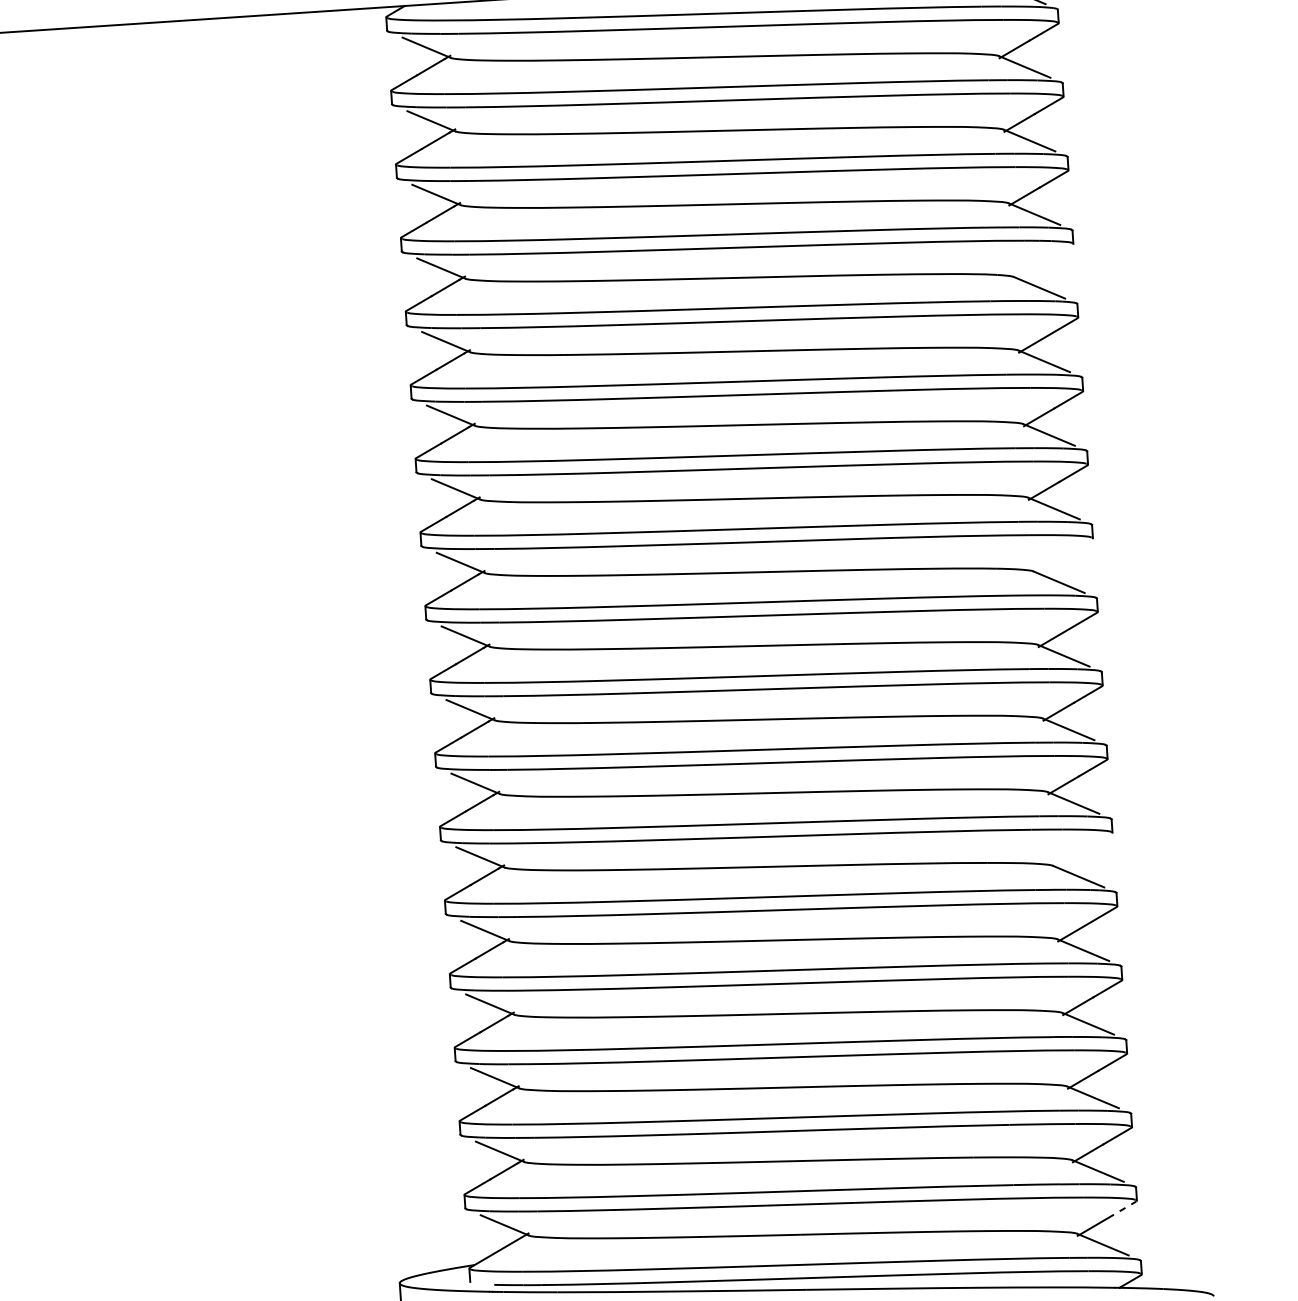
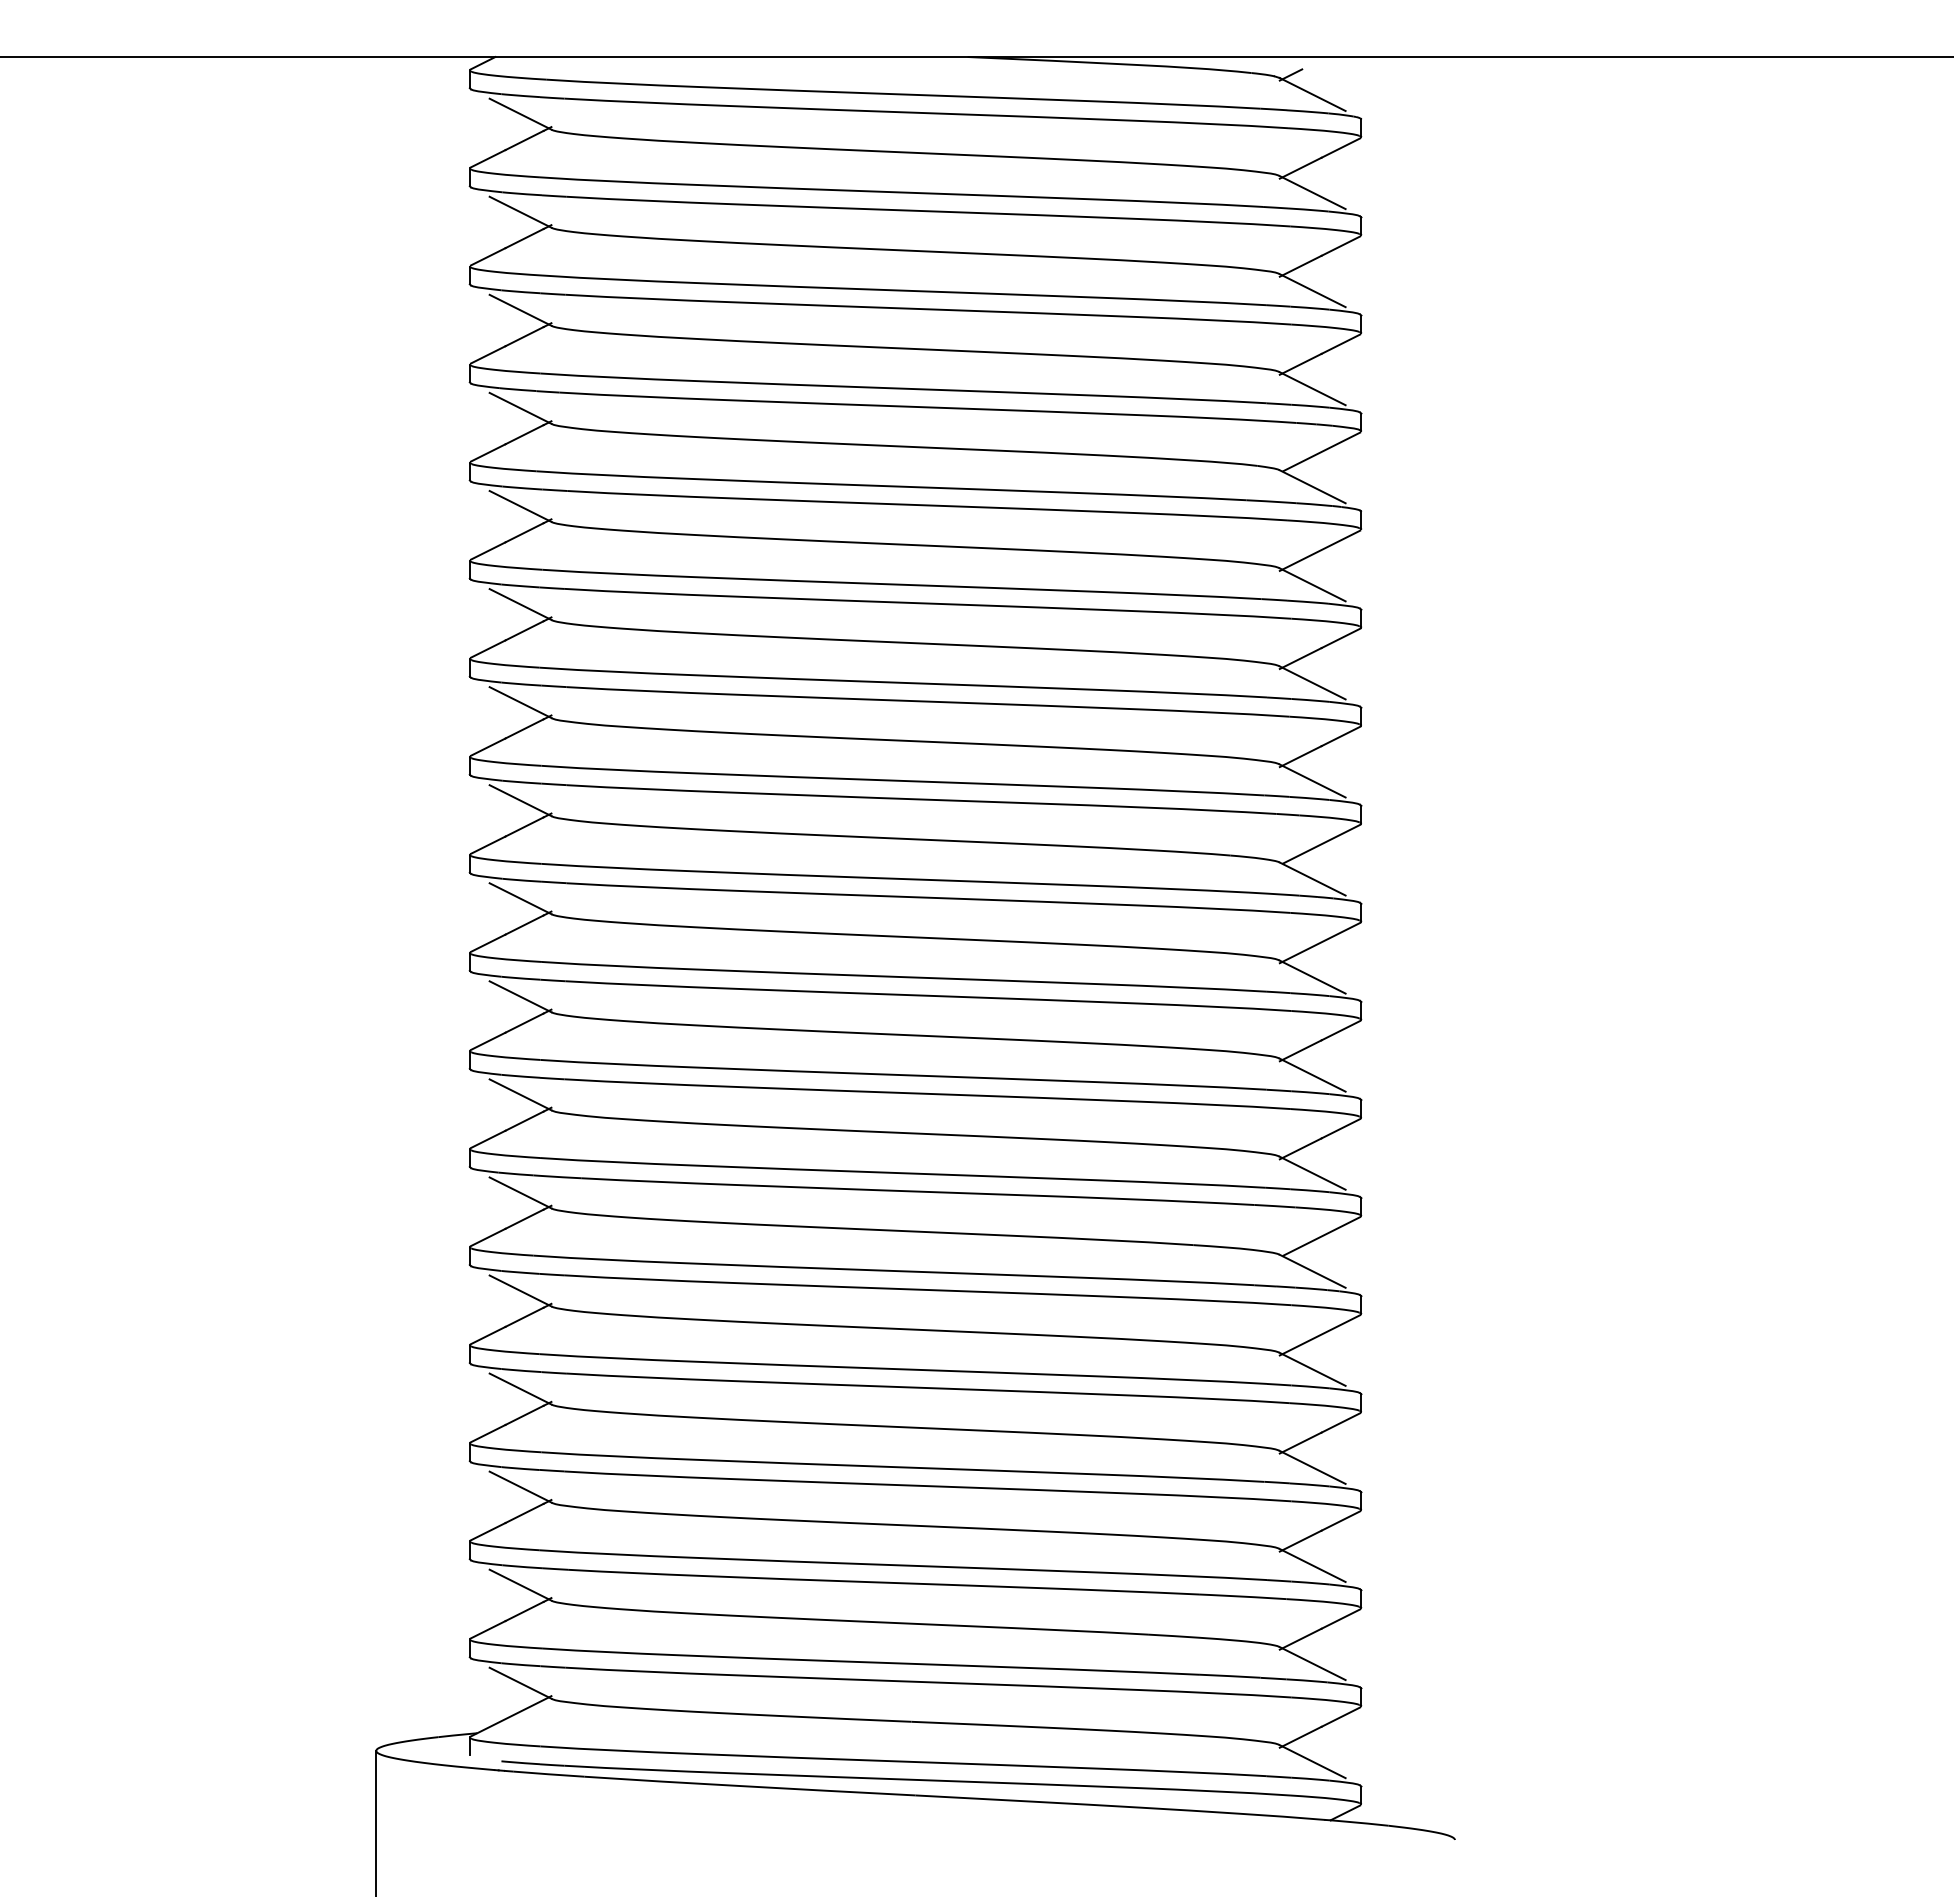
line: (1044, 260) -> (1321, 451), added
line: (1063, 555) -> (1321, 843), added
line: (1083, 850) -> (1321, 1236), added
line: (1121, 1210) -> (1340, 1717), dashed -> solid

